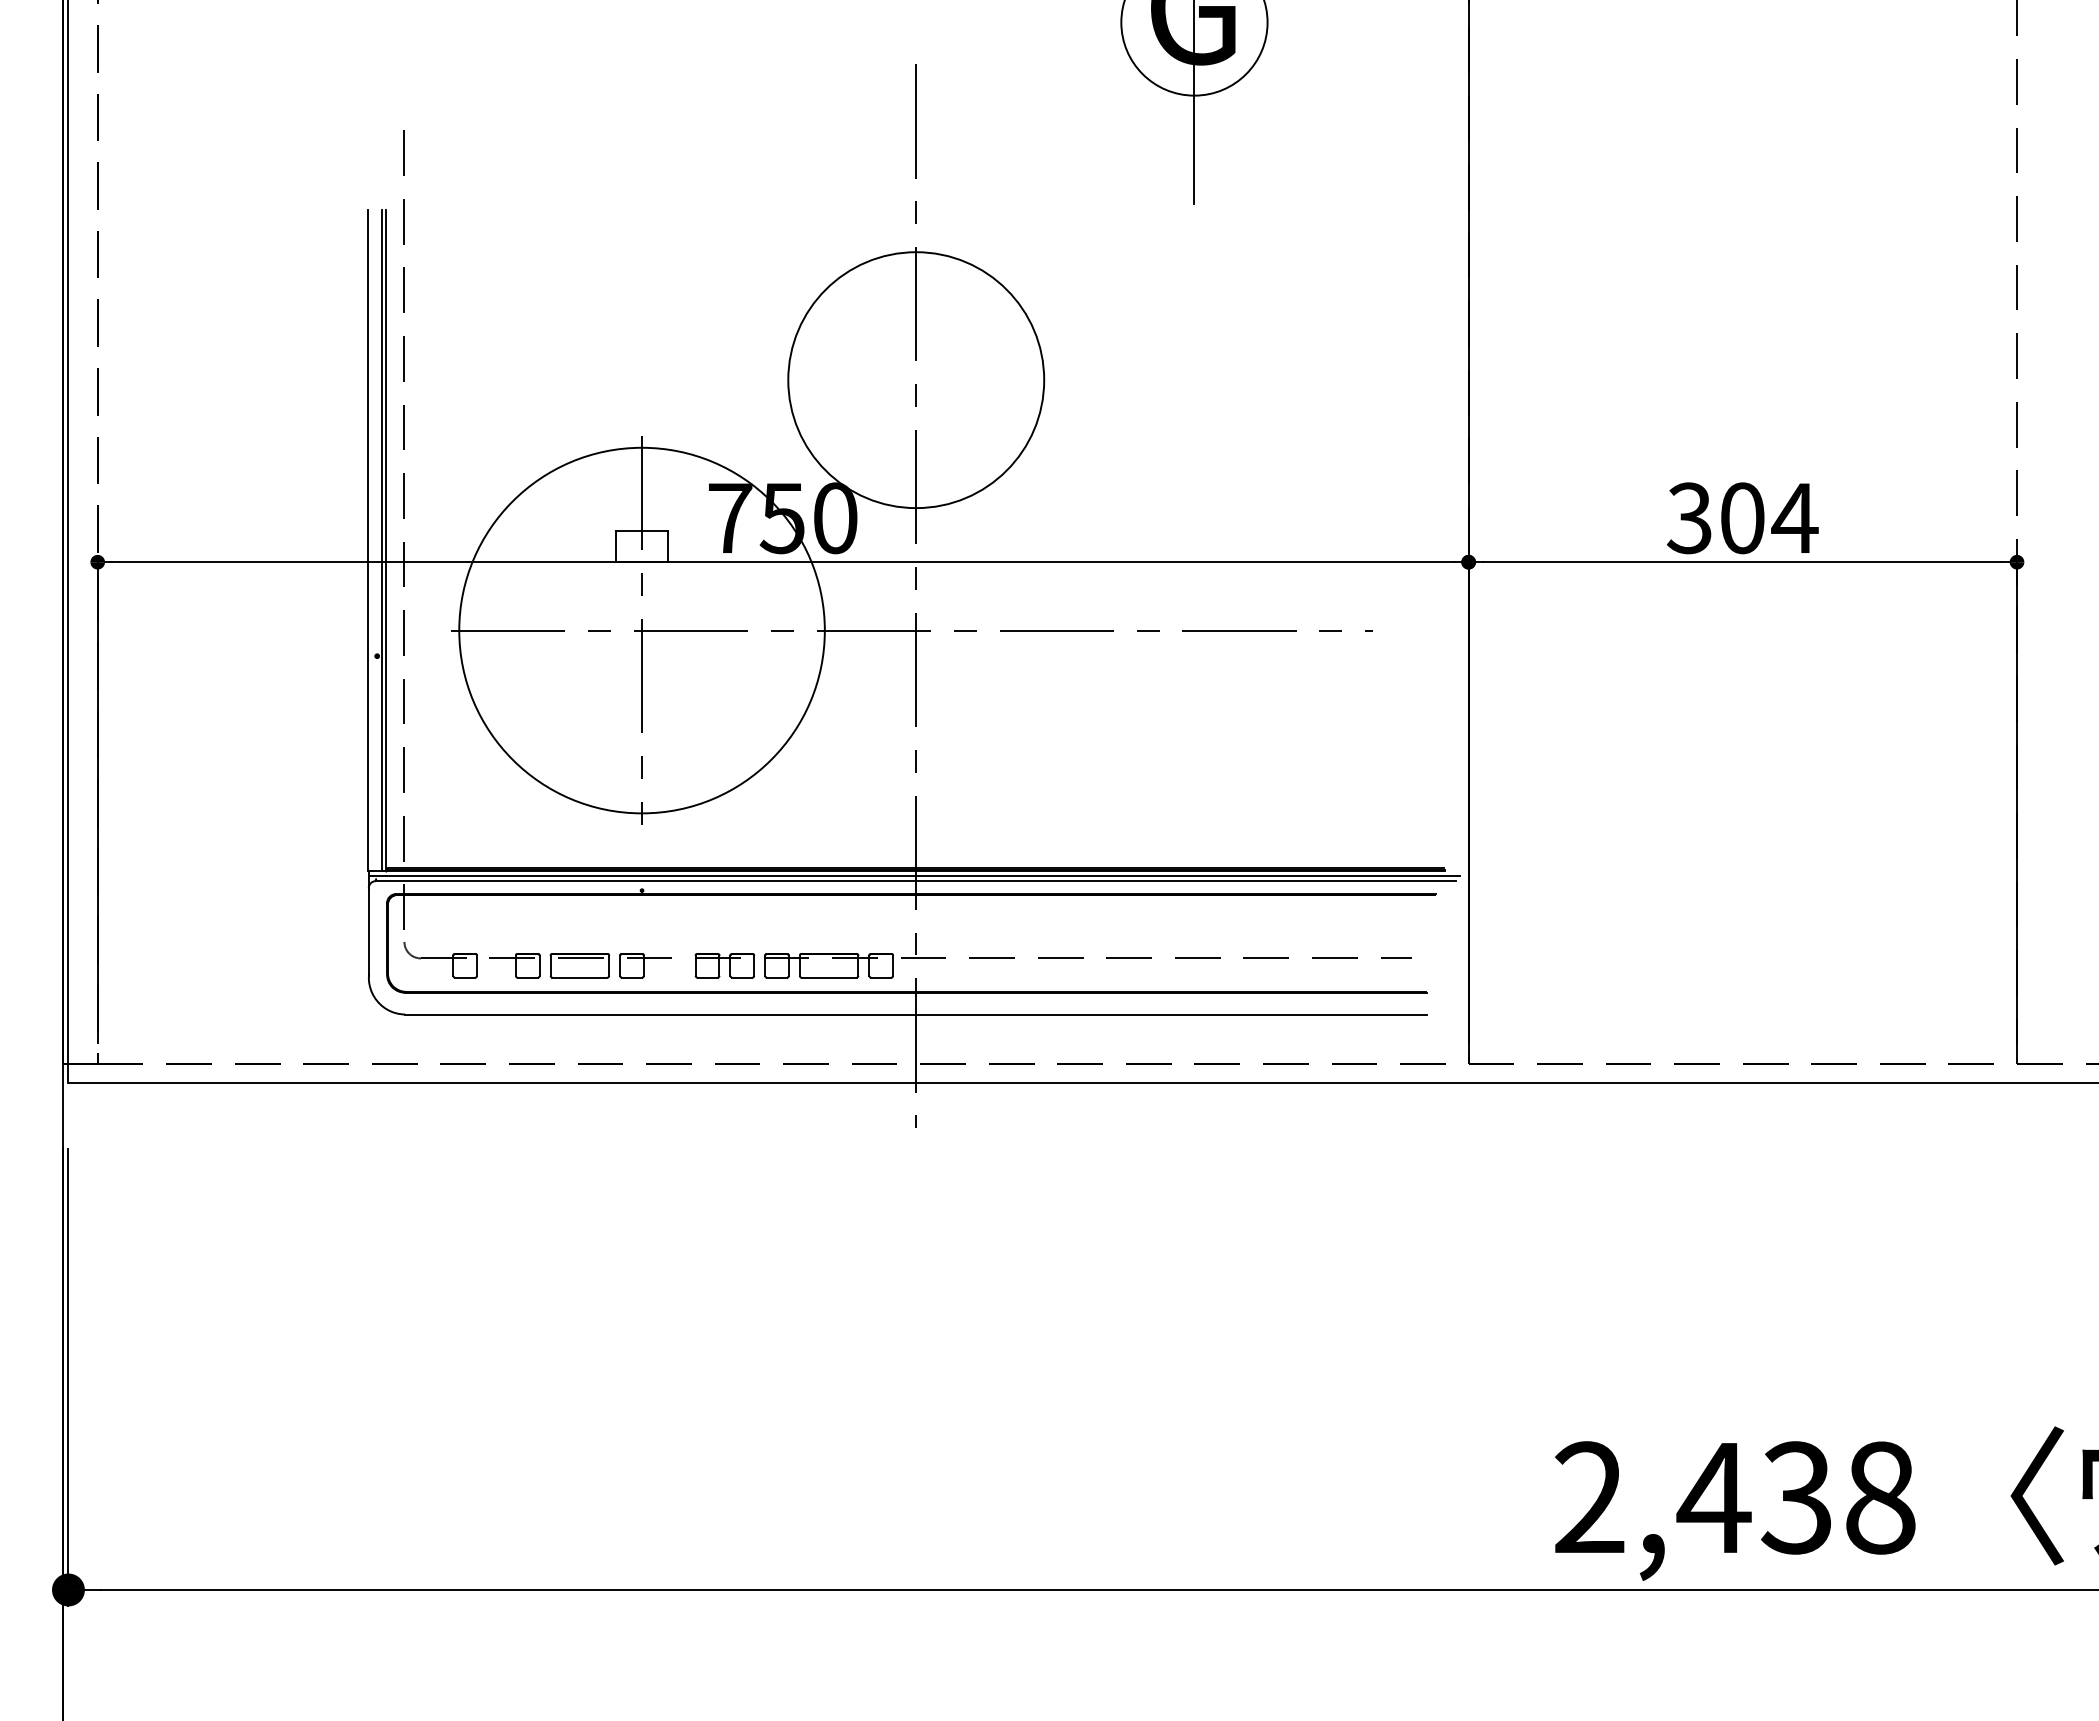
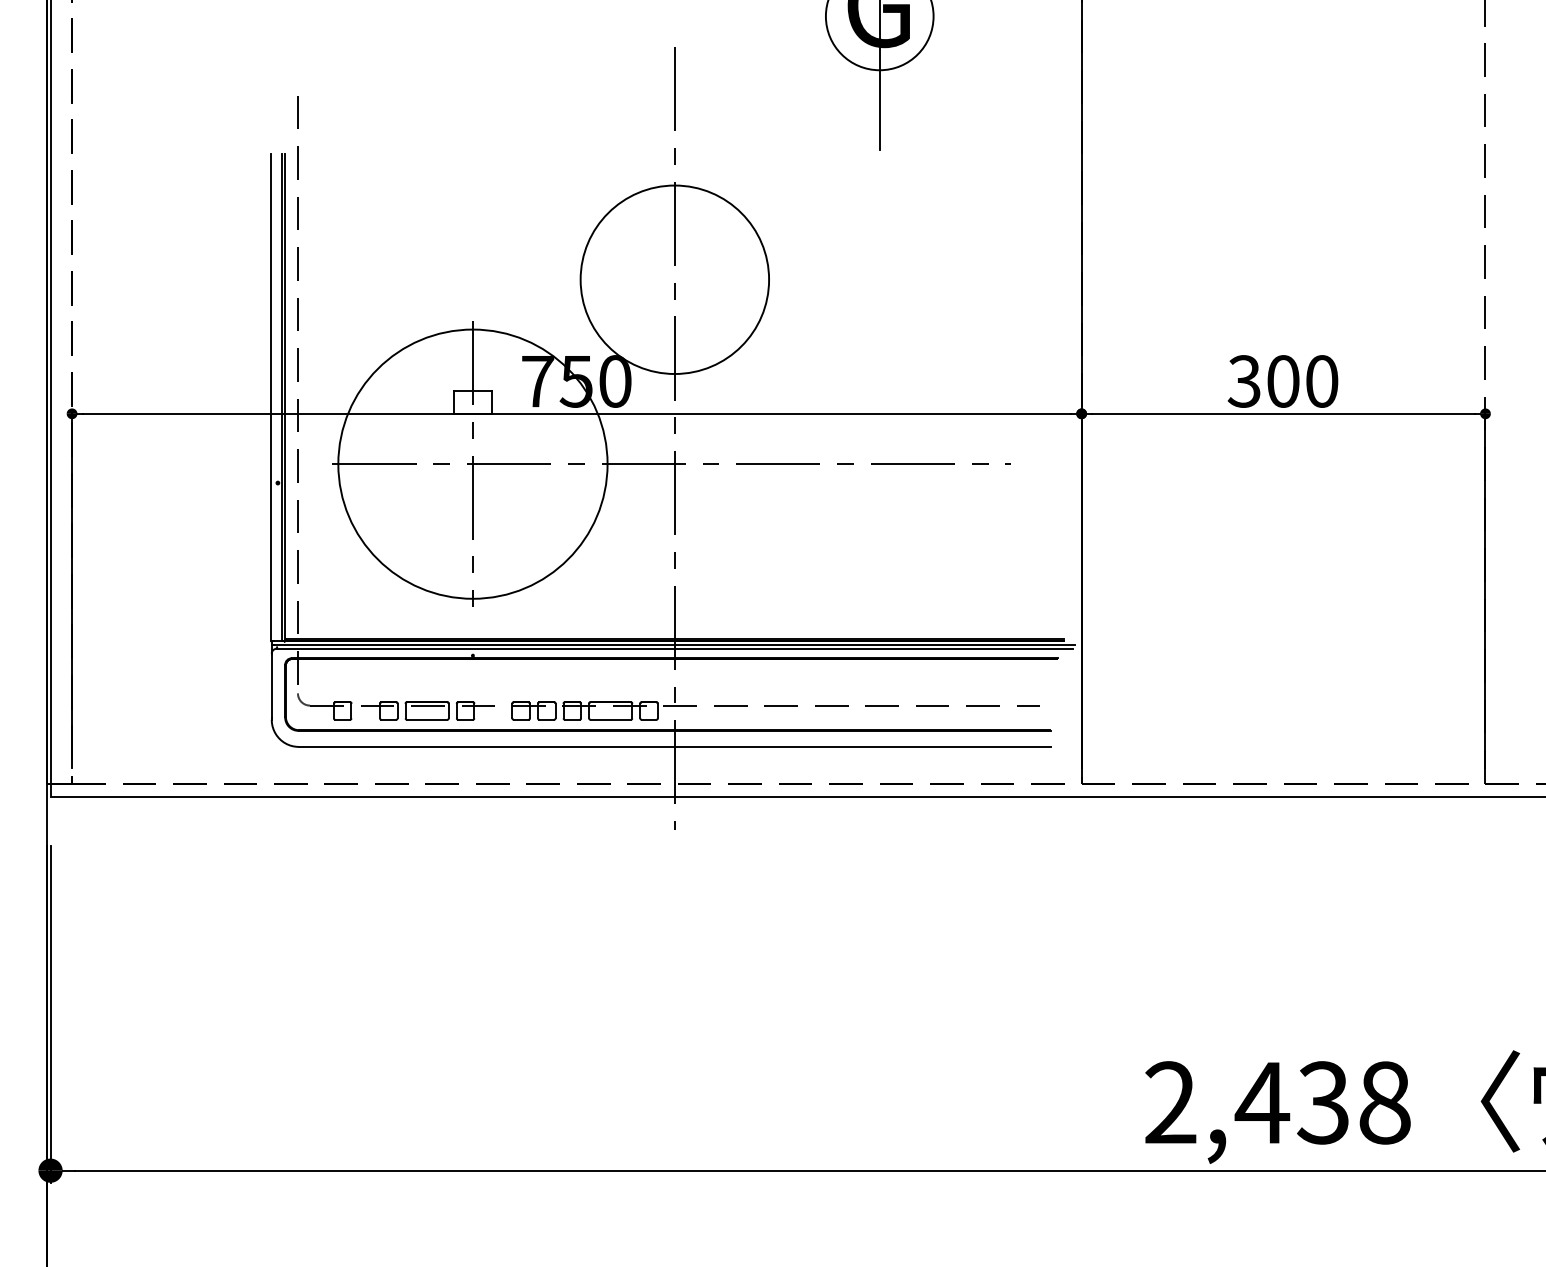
text: (1794, 518) -> (1321, 381), 304 -> 300

